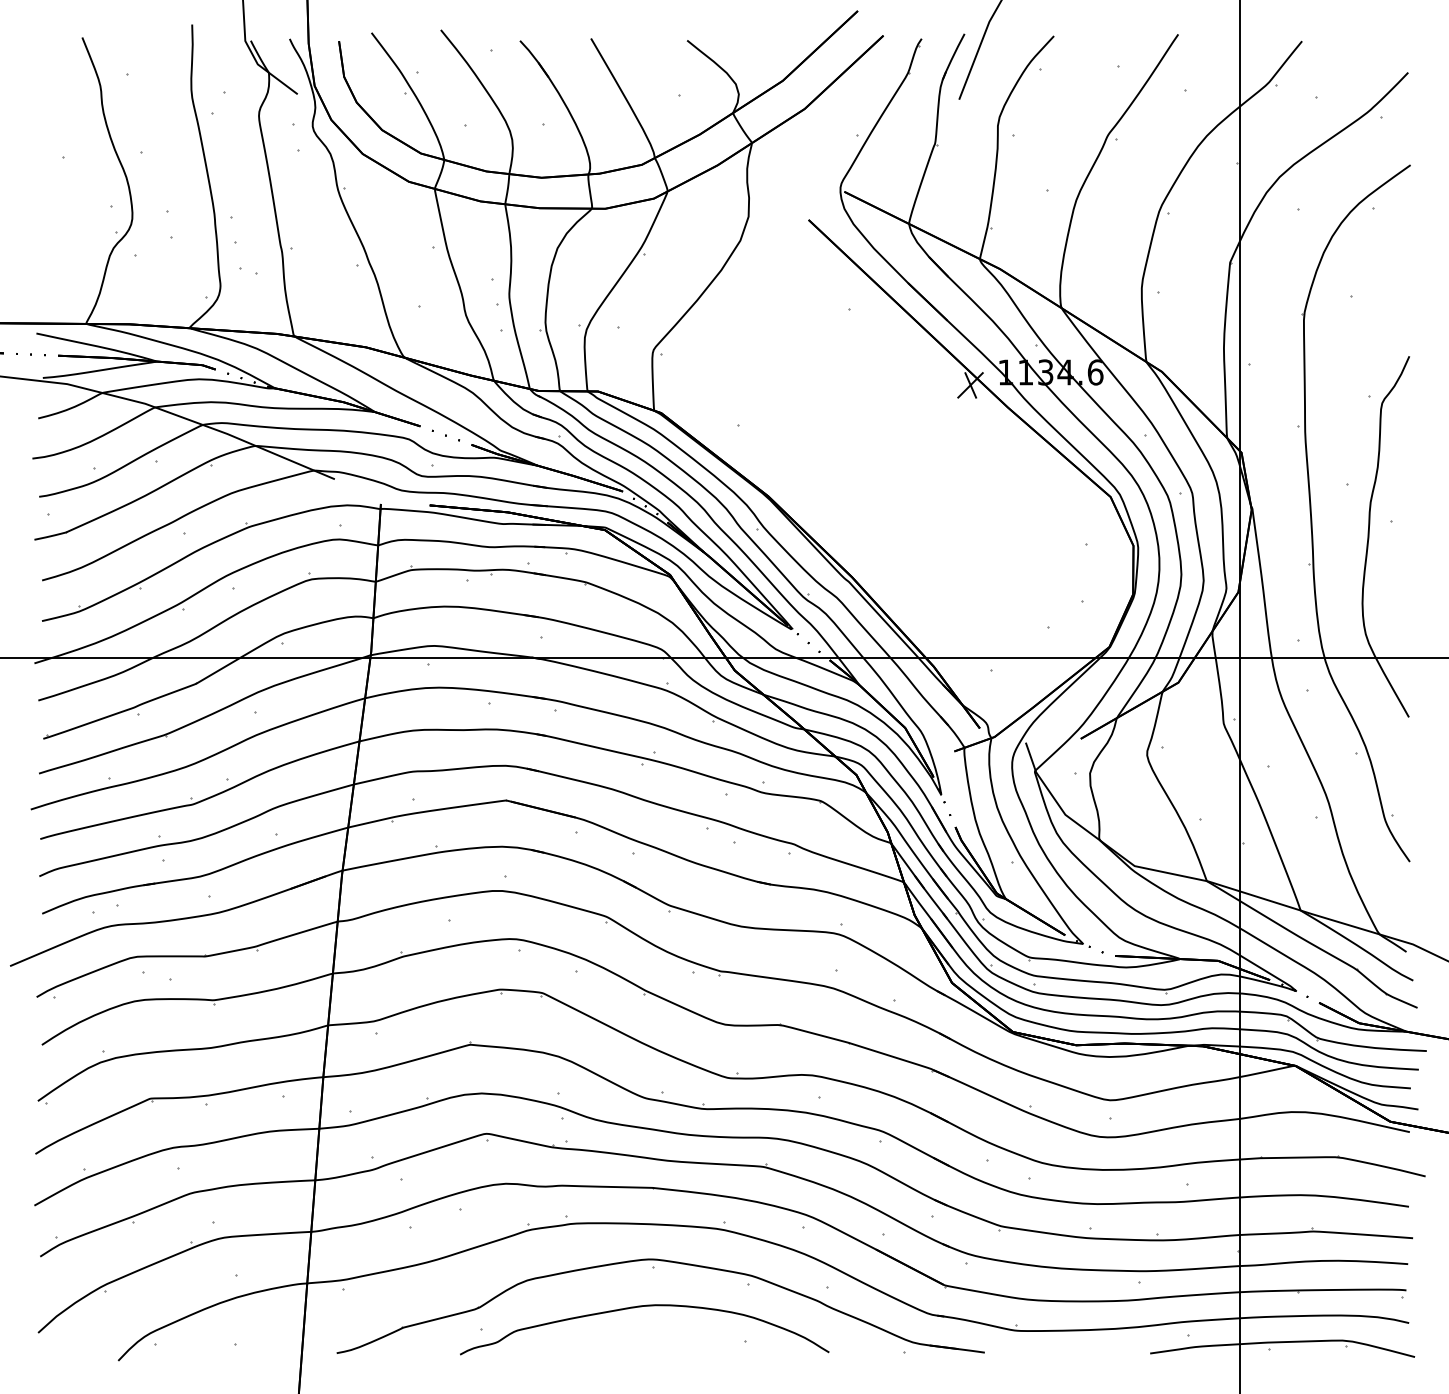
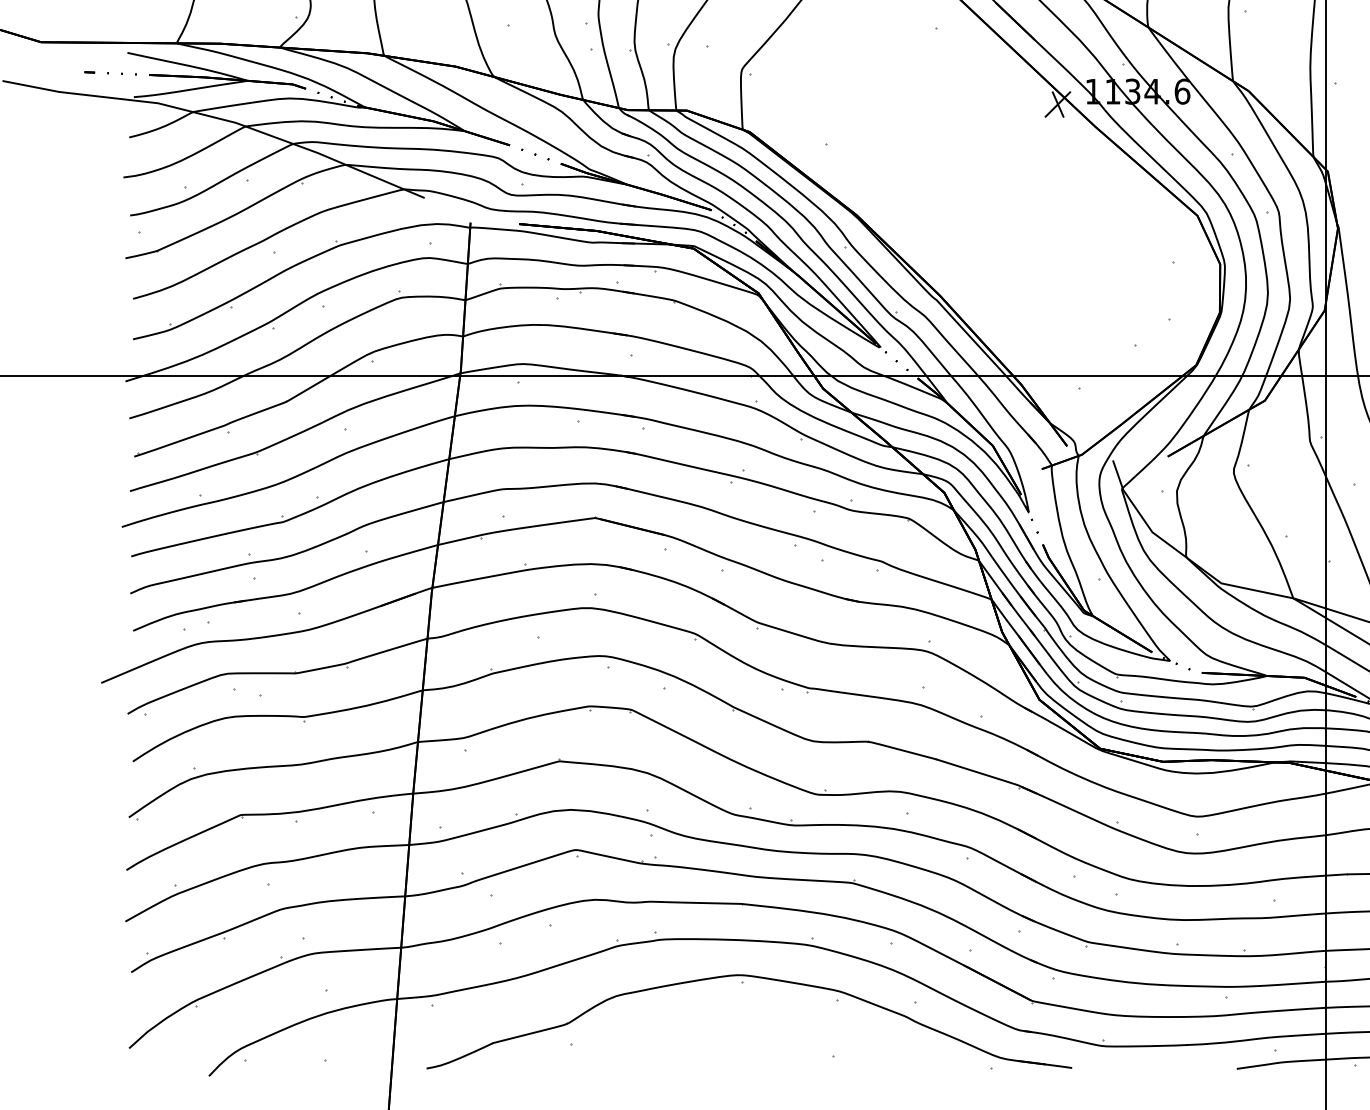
curve: (641, 1307) -> (730, 1023), removed

